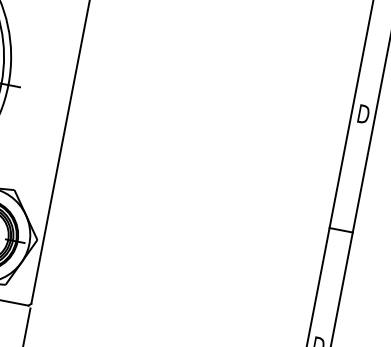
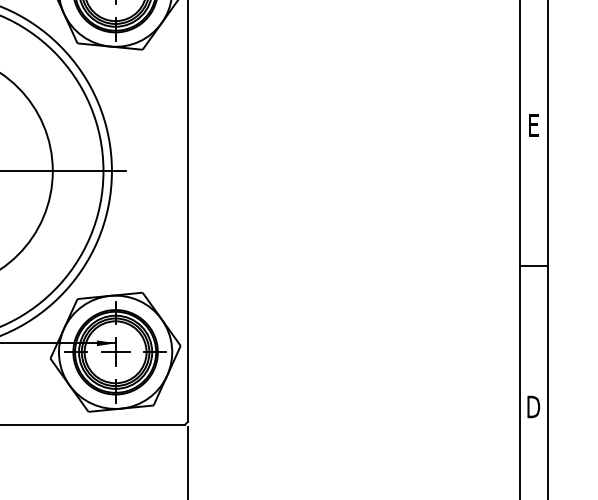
text: (363, 114) -> (533, 125), D -> E

